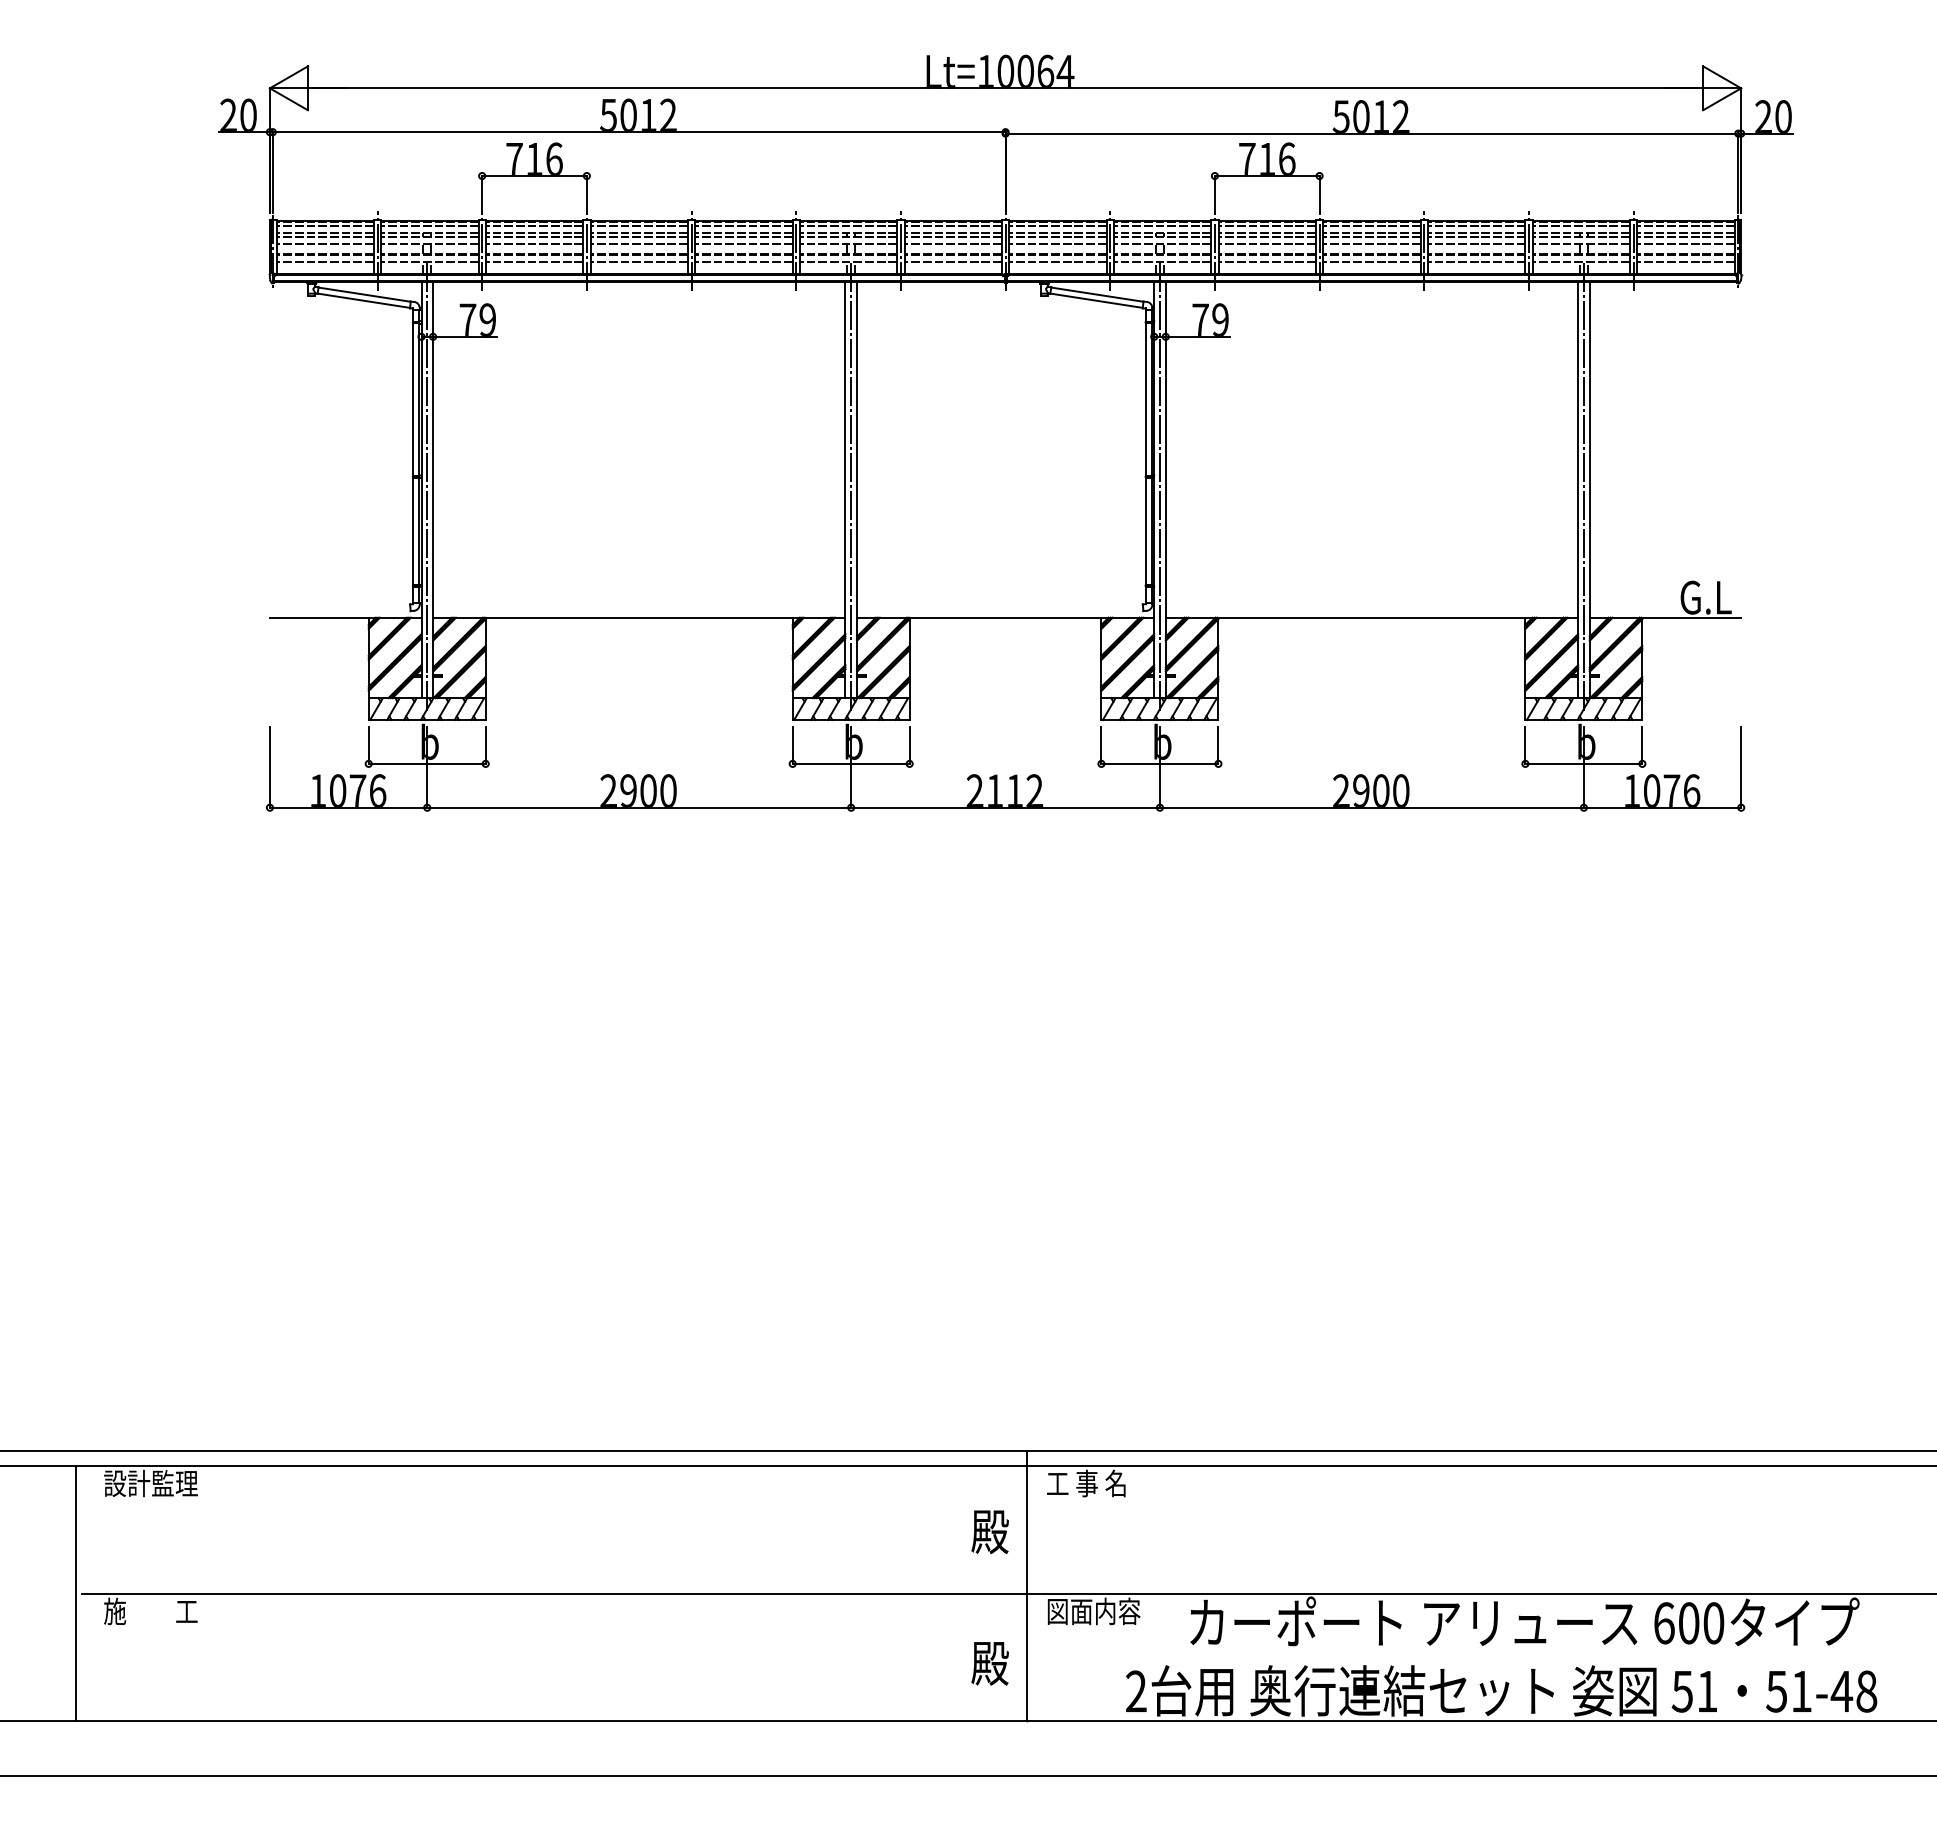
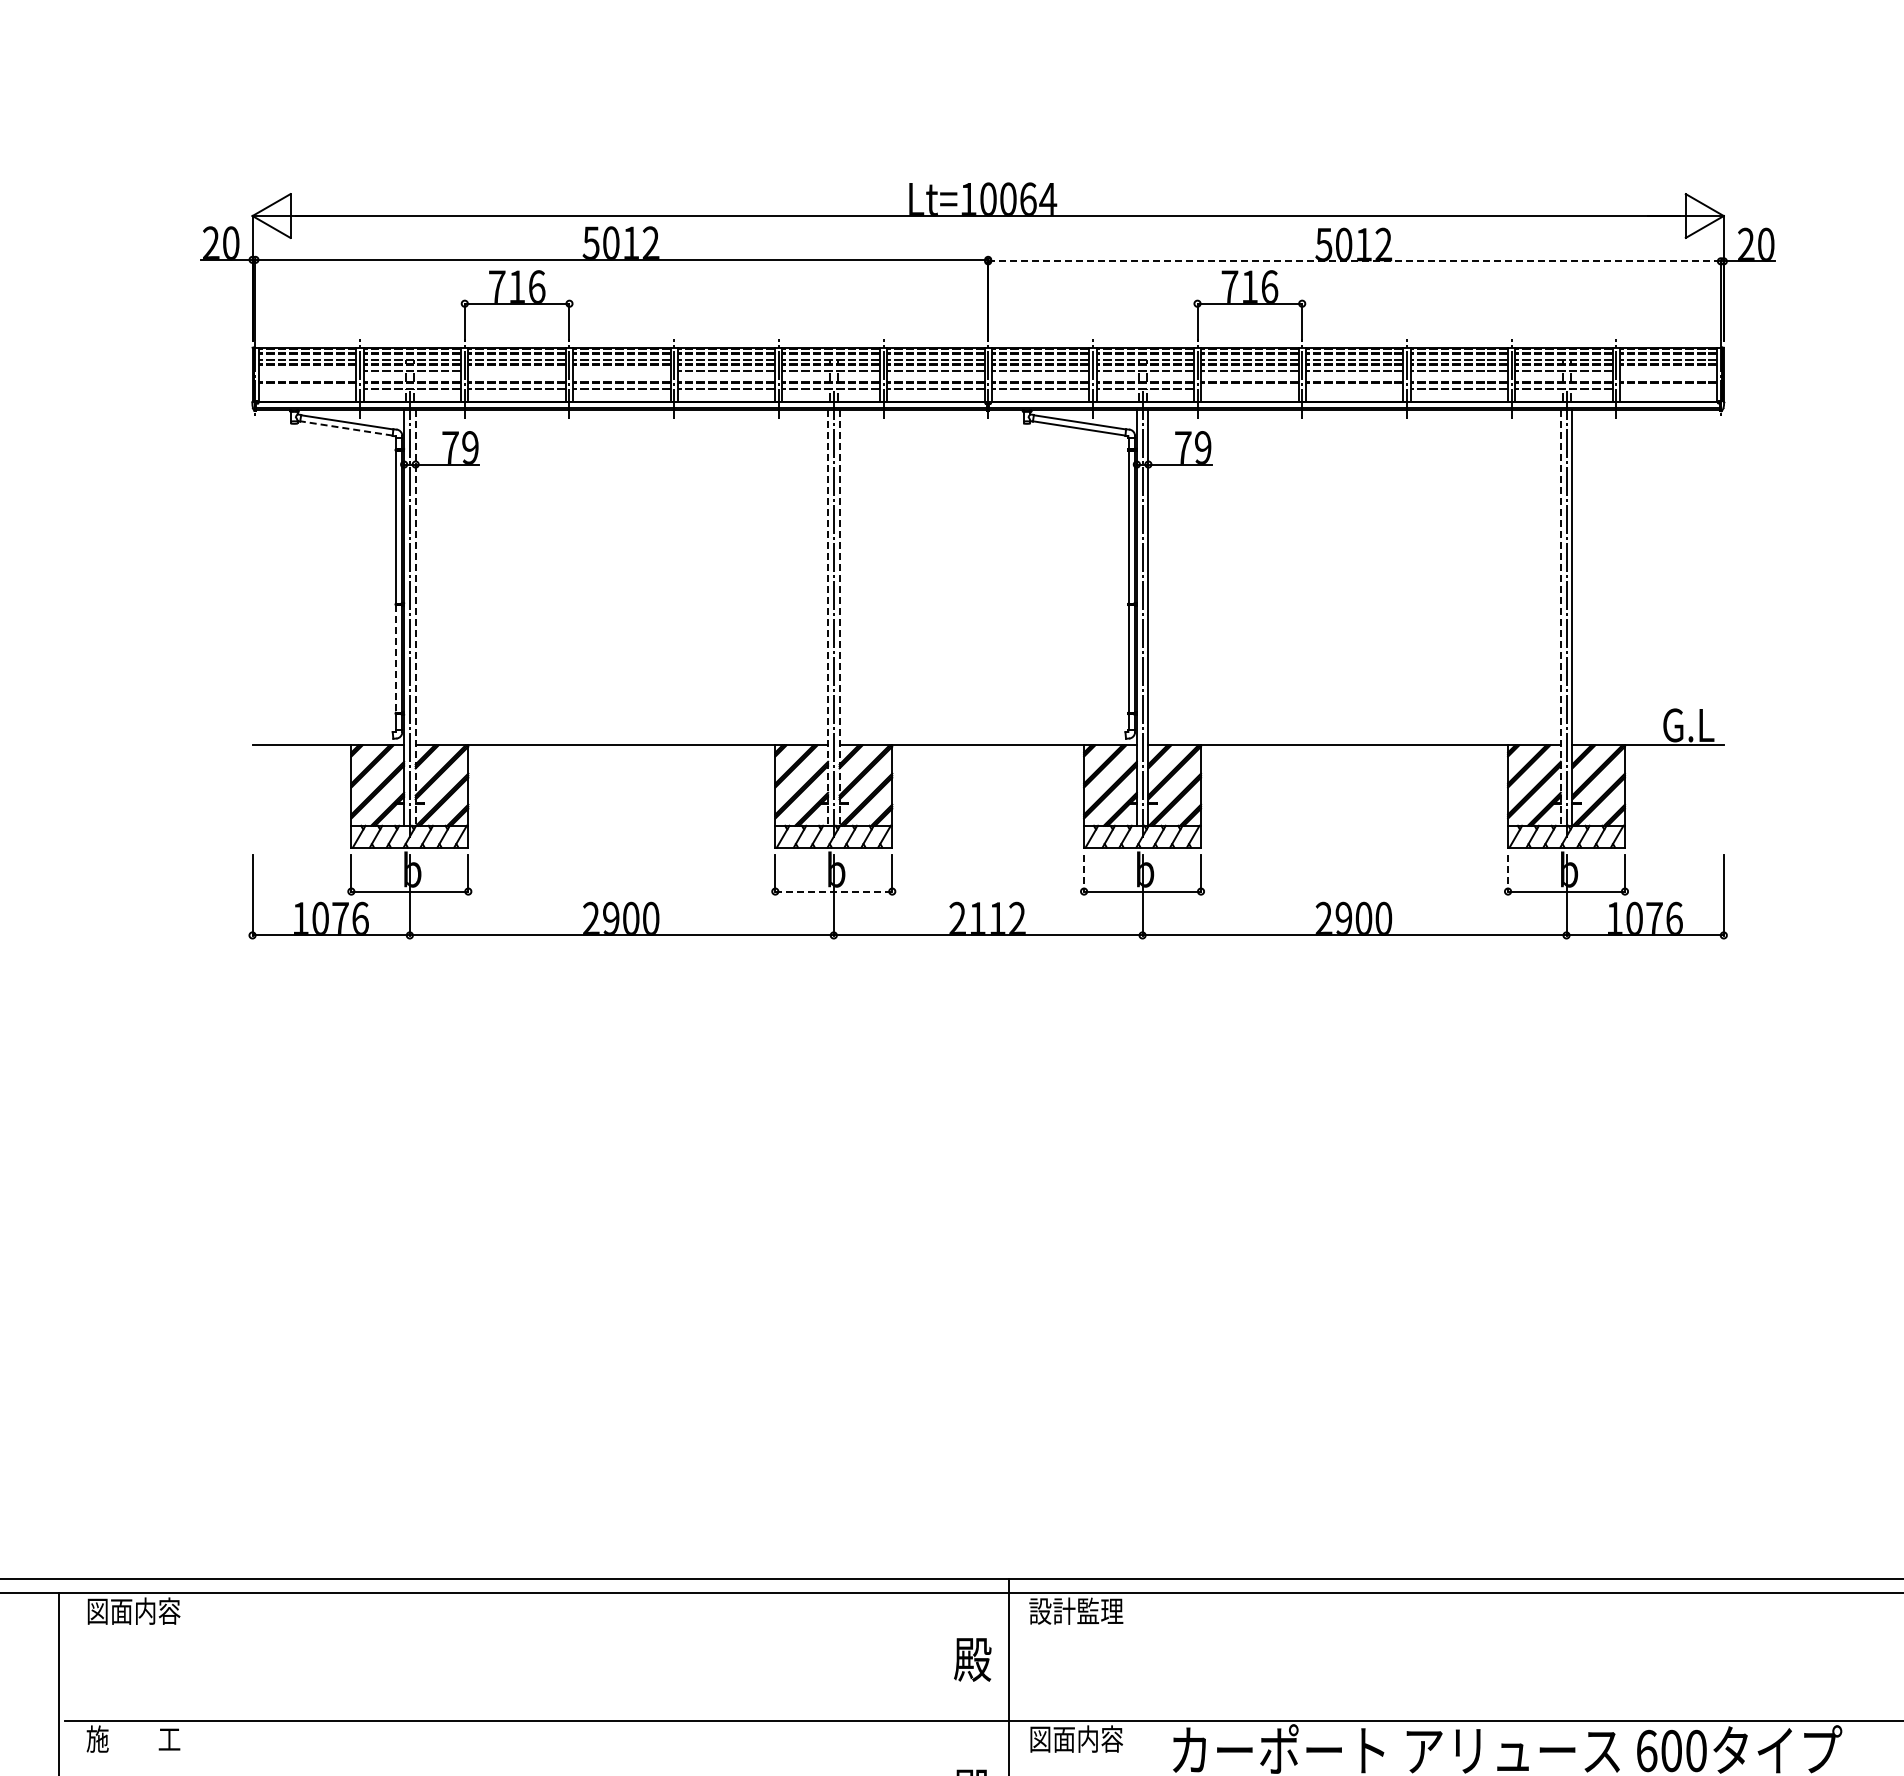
line: (1372, 133) -> (1355, 261), solid -> dashed
line: (324, 243) -> (307, 371), removed
line: (534, 243) -> (517, 371), removed
line: (638, 243) -> (621, 371), removed
line: (1685, 243) -> (1668, 371), removed
line: (324, 261) -> (307, 389), removed
line: (1266, 261) -> (1249, 389), removed
line: (1371, 261) -> (1354, 389), removed
line: (1685, 261) -> (1668, 389), removed
line: (363, 300) -> (346, 428), solid -> dashed
line: (433, 490) -> (416, 618), solid -> dashed
line: (845, 490) -> (828, 618), solid -> dashed
line: (857, 490) -> (840, 618), solid -> dashed
line: (1578, 490) -> (1561, 618), solid -> dashed
line: (413, 531) -> (396, 659), solid -> dashed
line: (1101, 746) -> (1084, 874), solid -> dashed
line: (1525, 746) -> (1508, 874), solid -> dashed
line: (851, 763) -> (834, 891), solid -> dashed
text: (150, 1483) -> (133, 1611), 設計監理 -> 図面内容
text: (1093, 1483) -> (1076, 1611), 工 事 名 -> 設計監理

